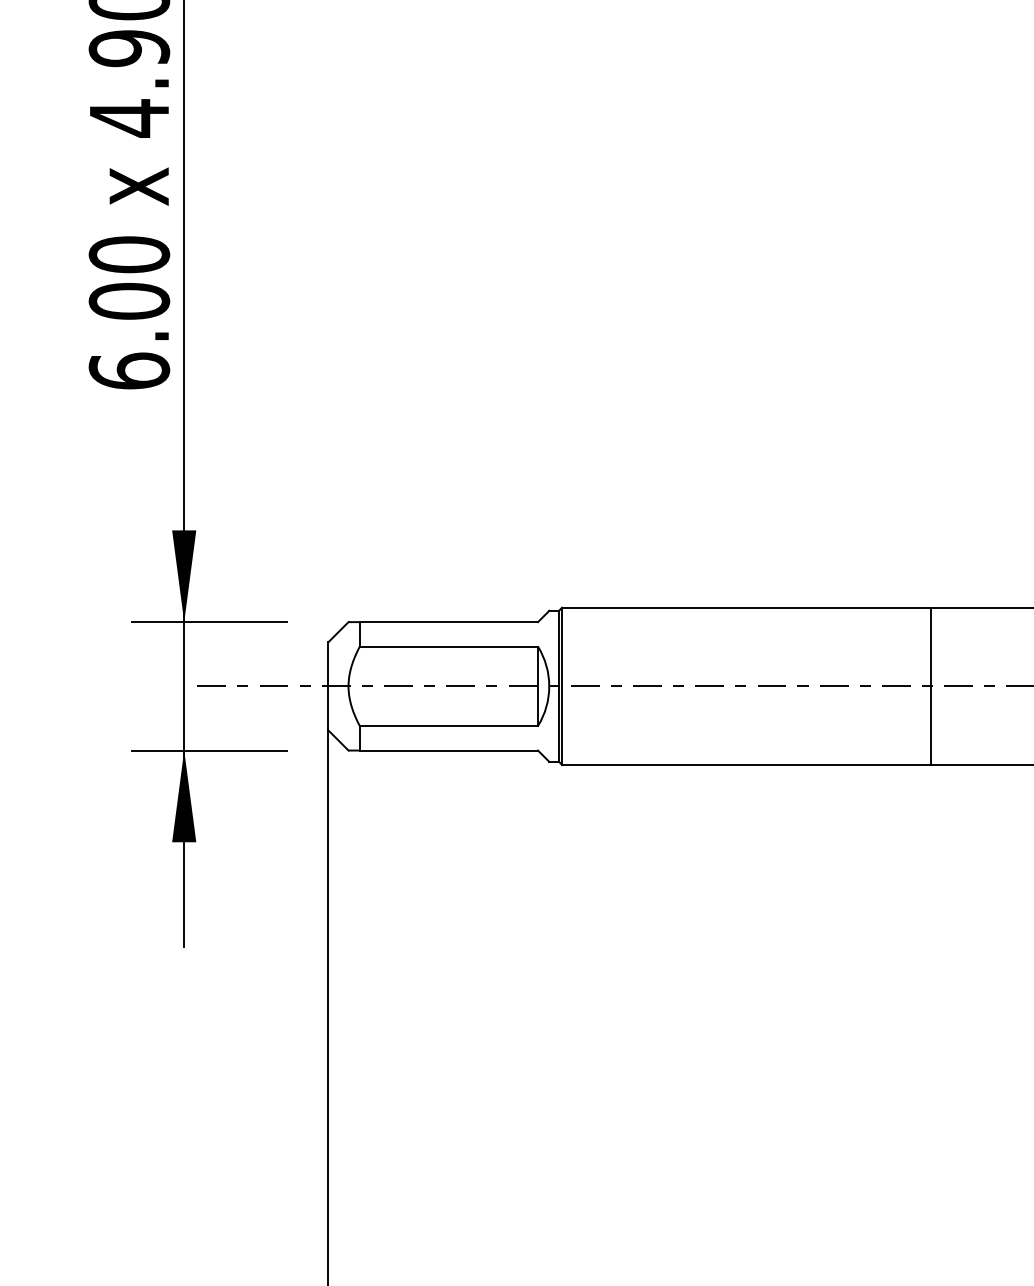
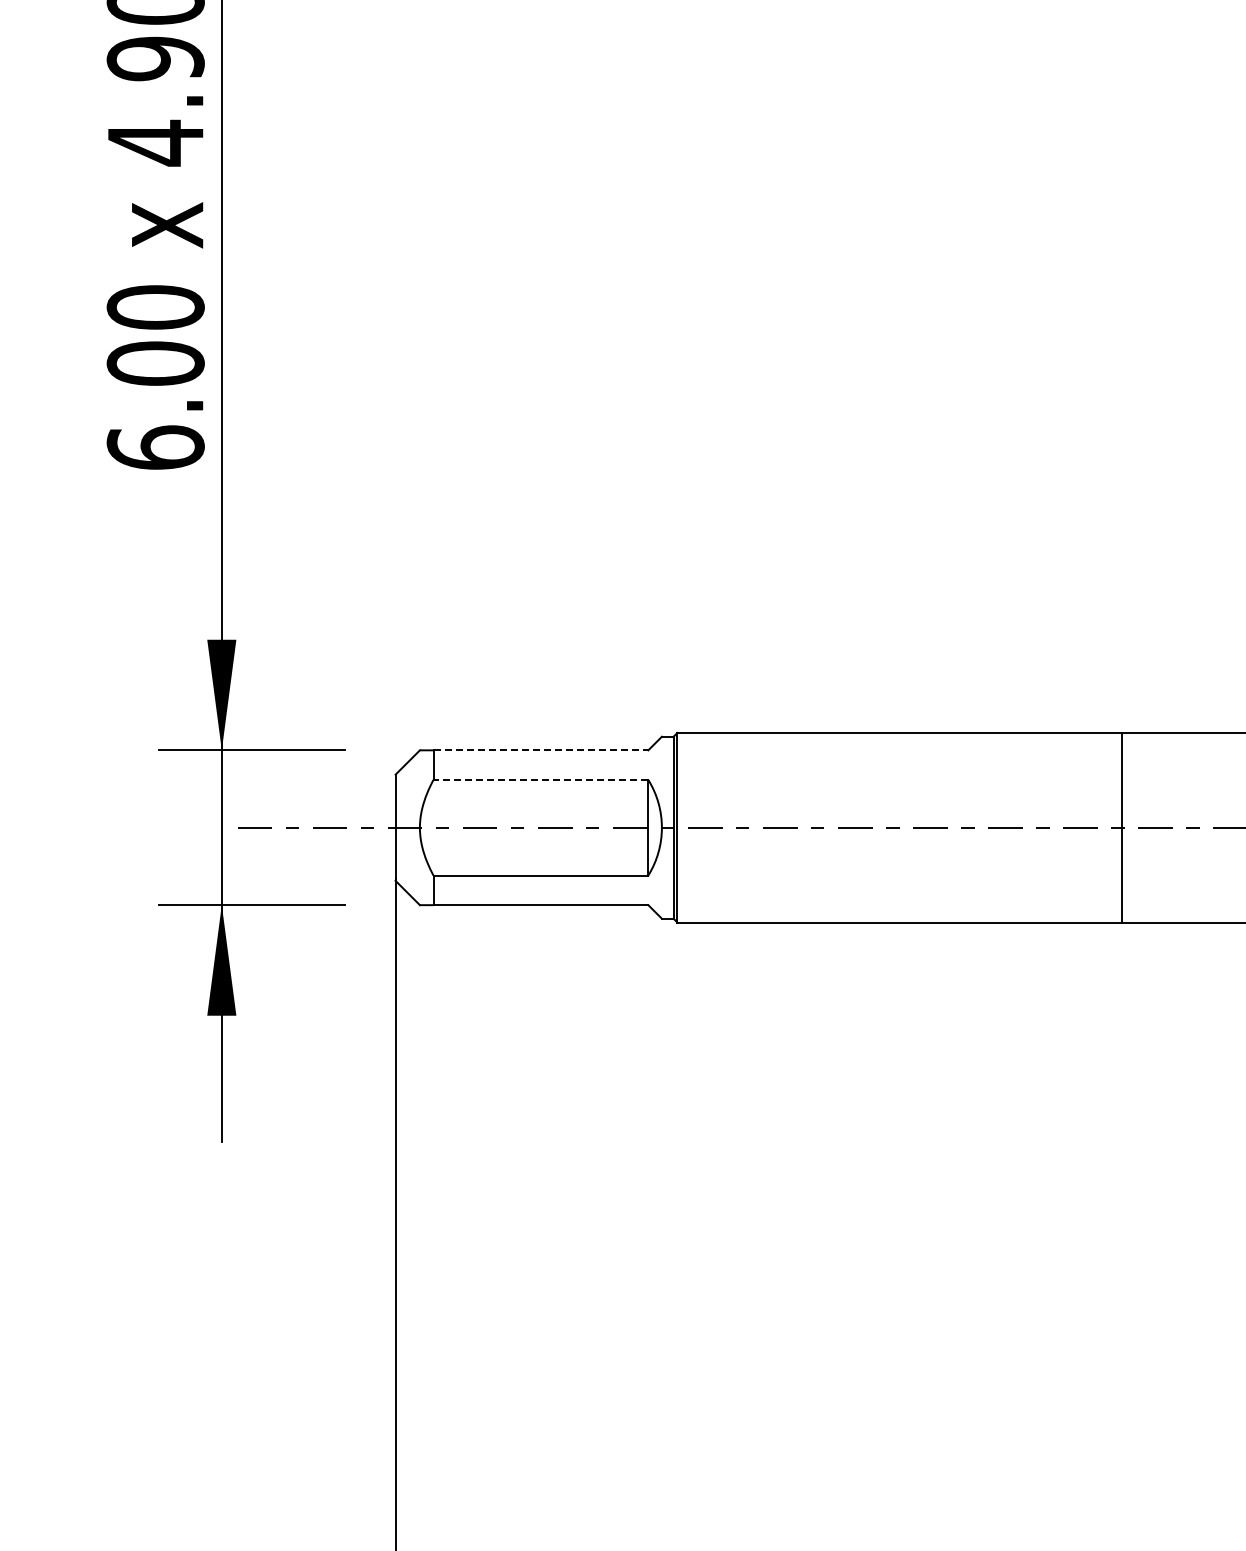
line: (449, 622) -> (541, 750), solid -> dashed
line: (448, 646) -> (540, 779), solid -> dashed

